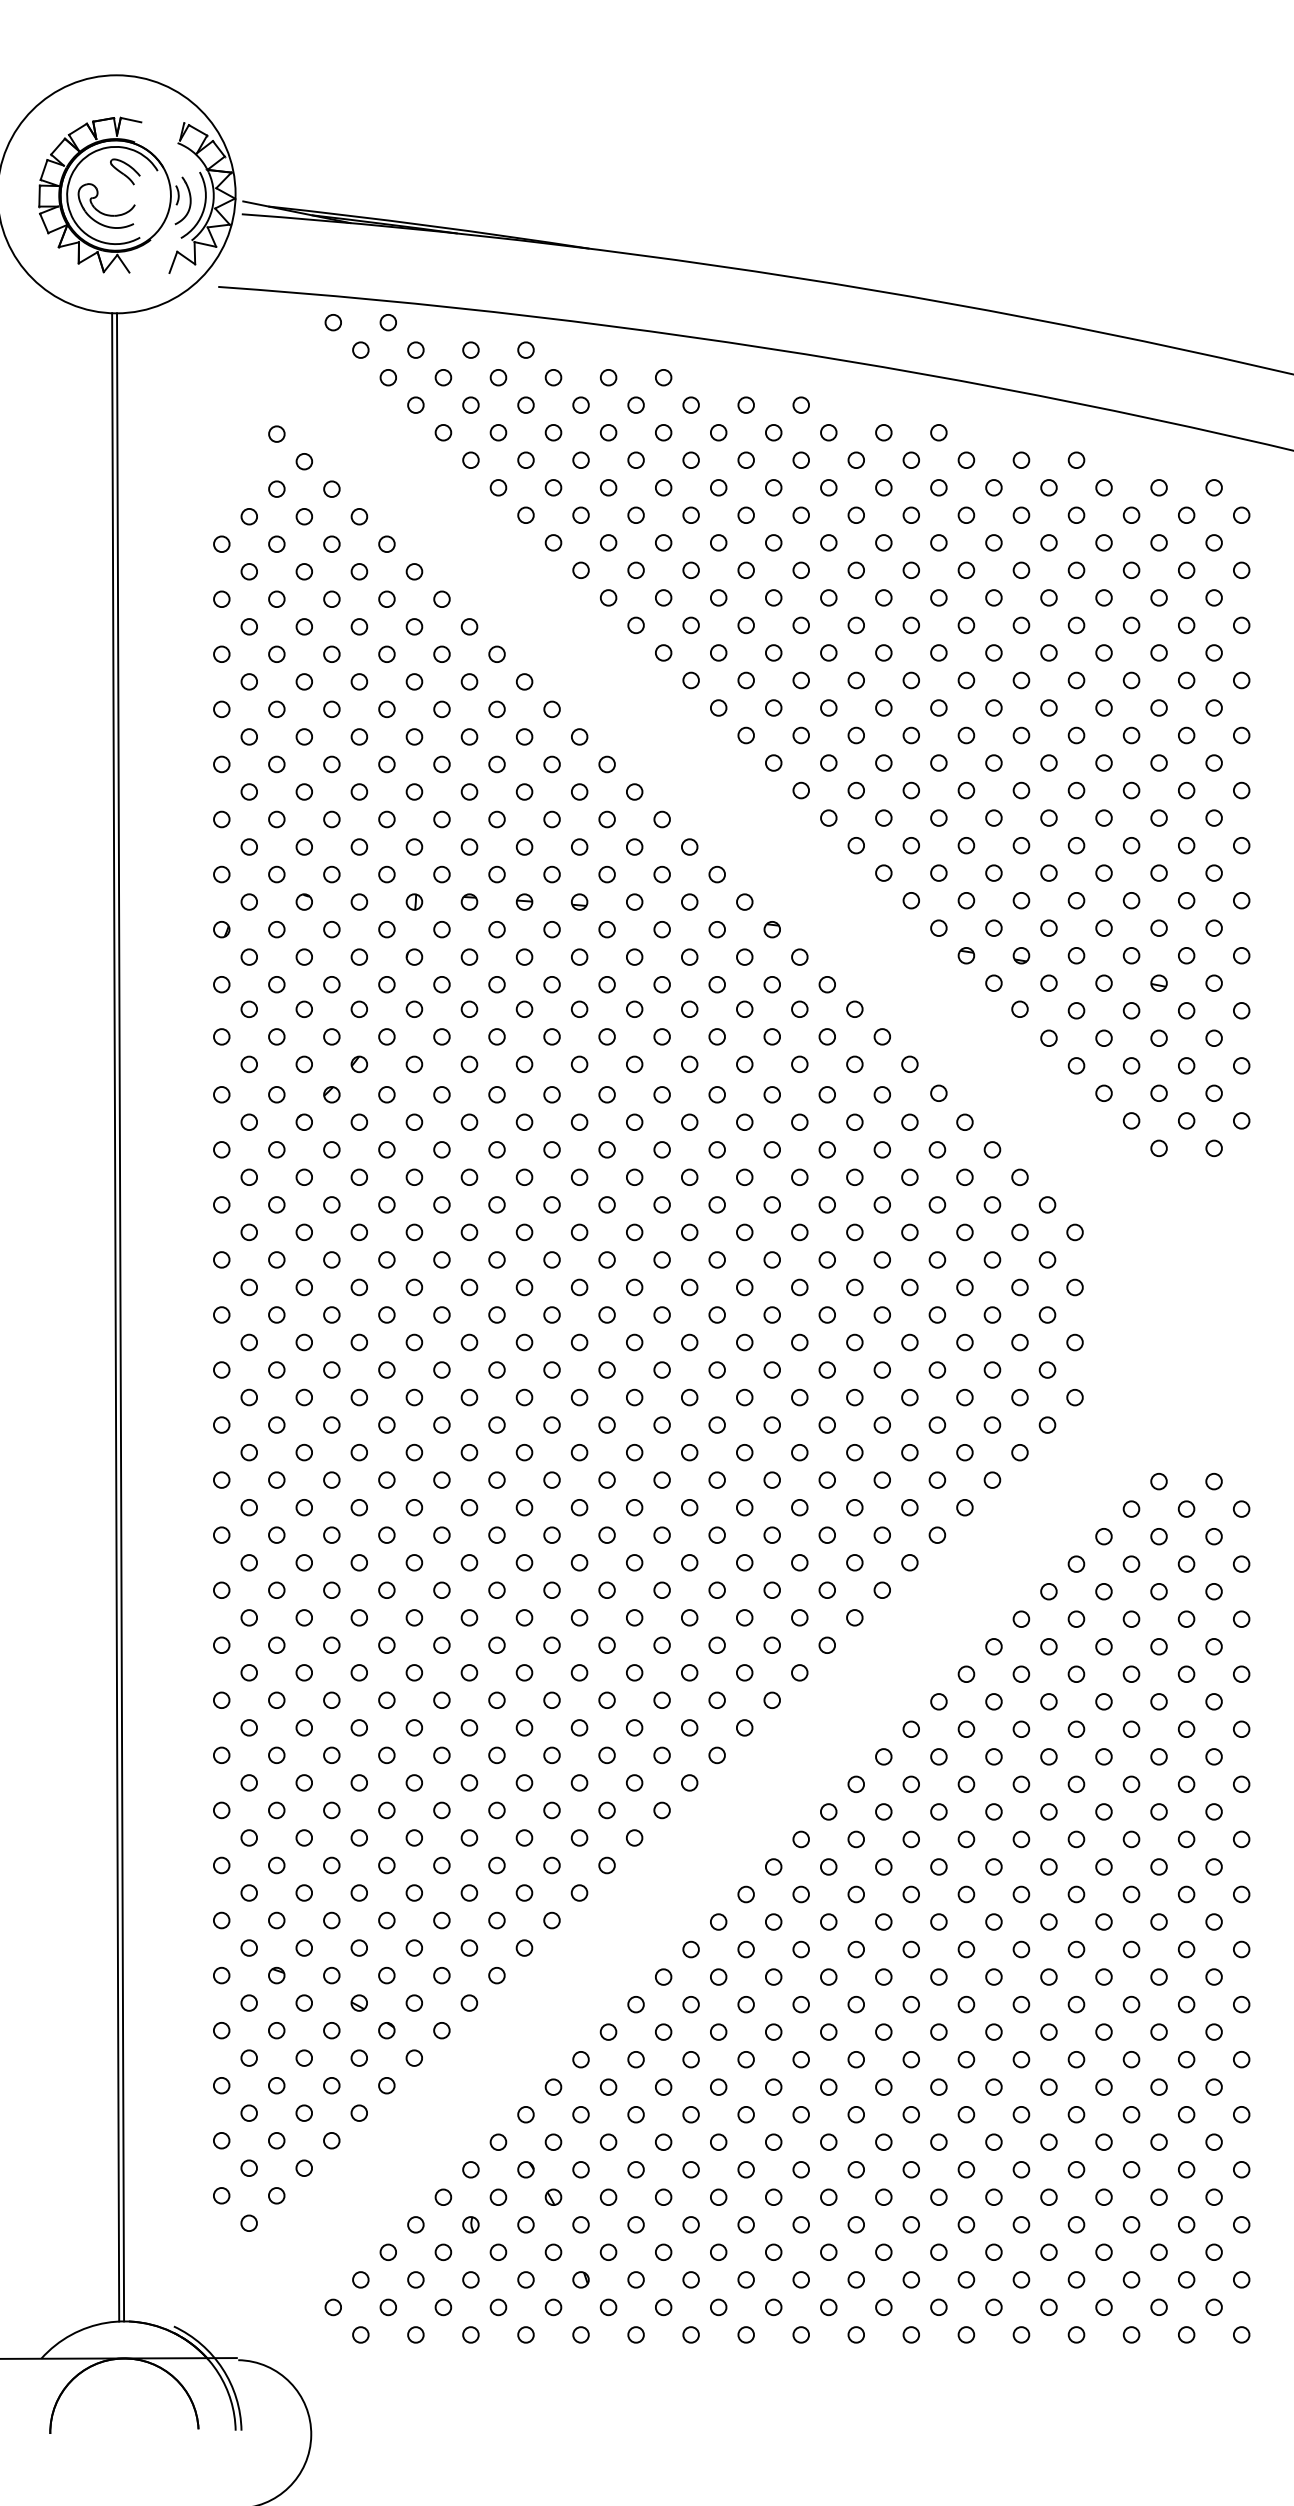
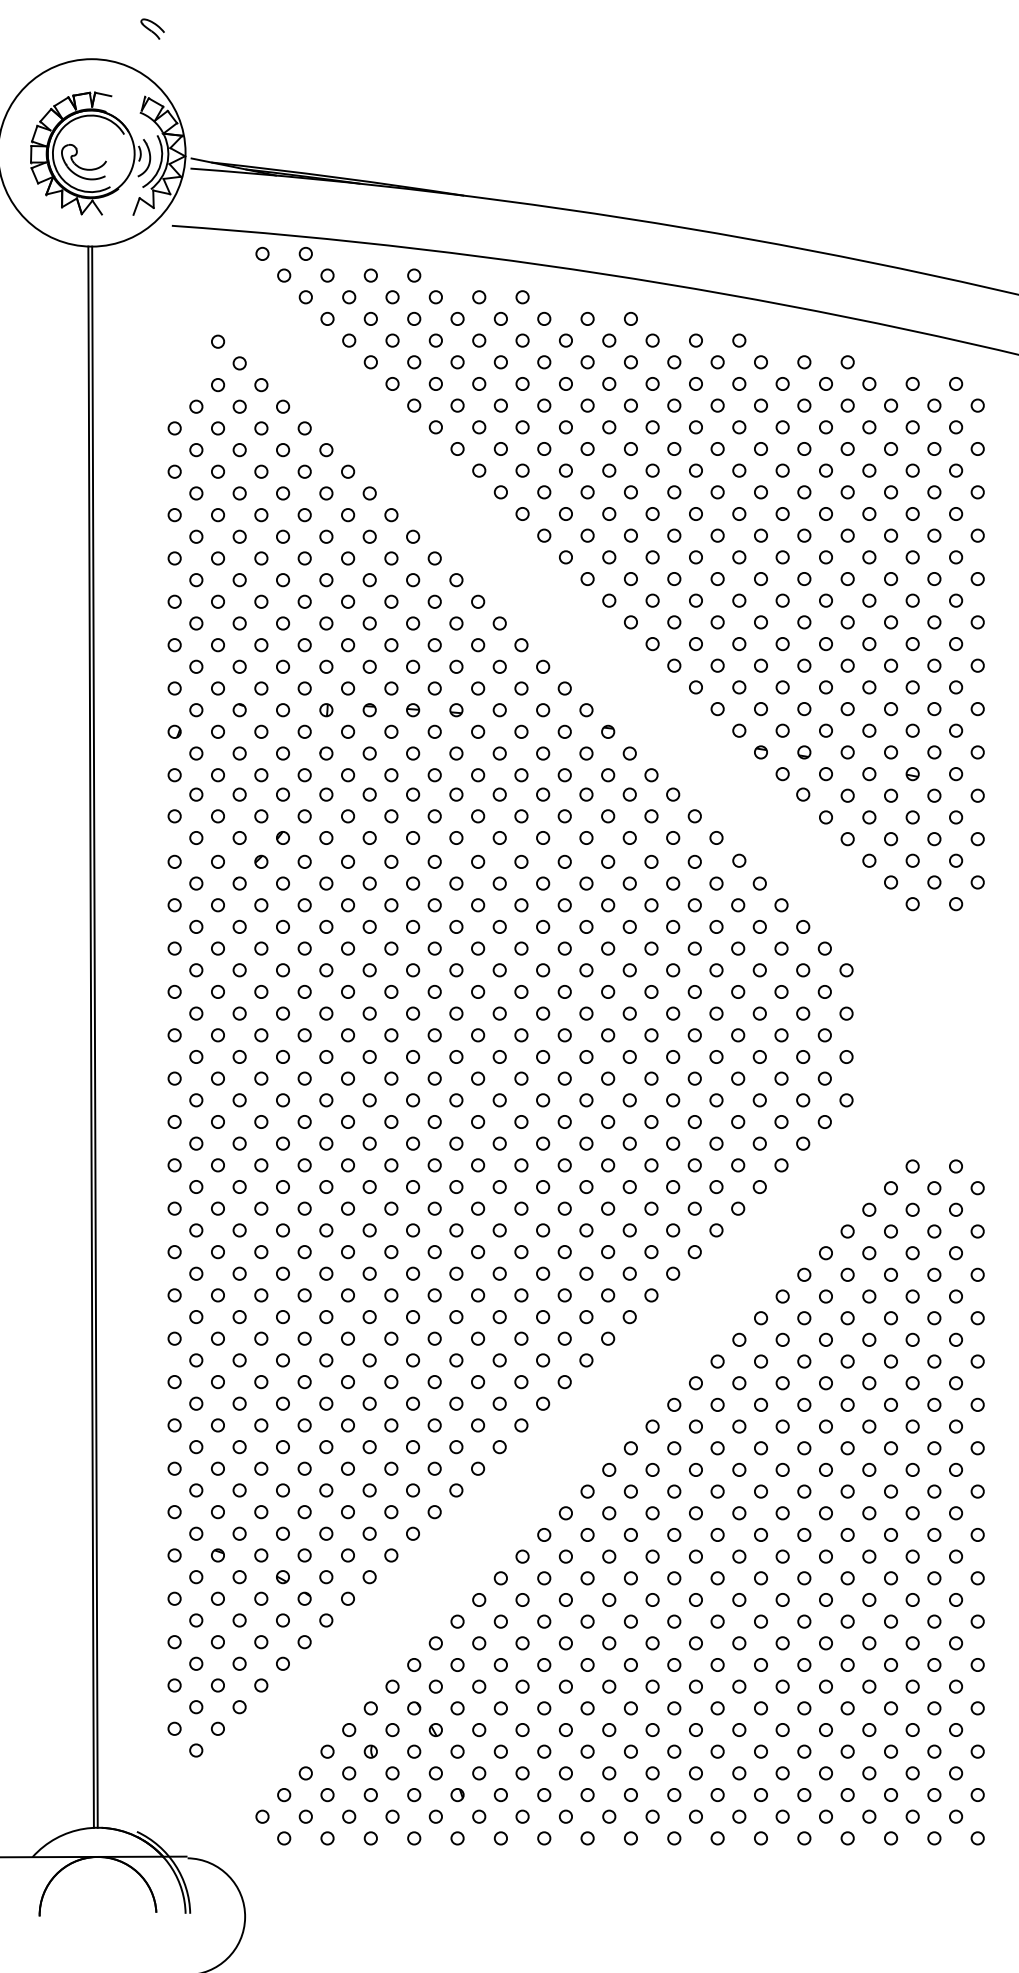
part: (125, 170) -> (152, 28), moved

